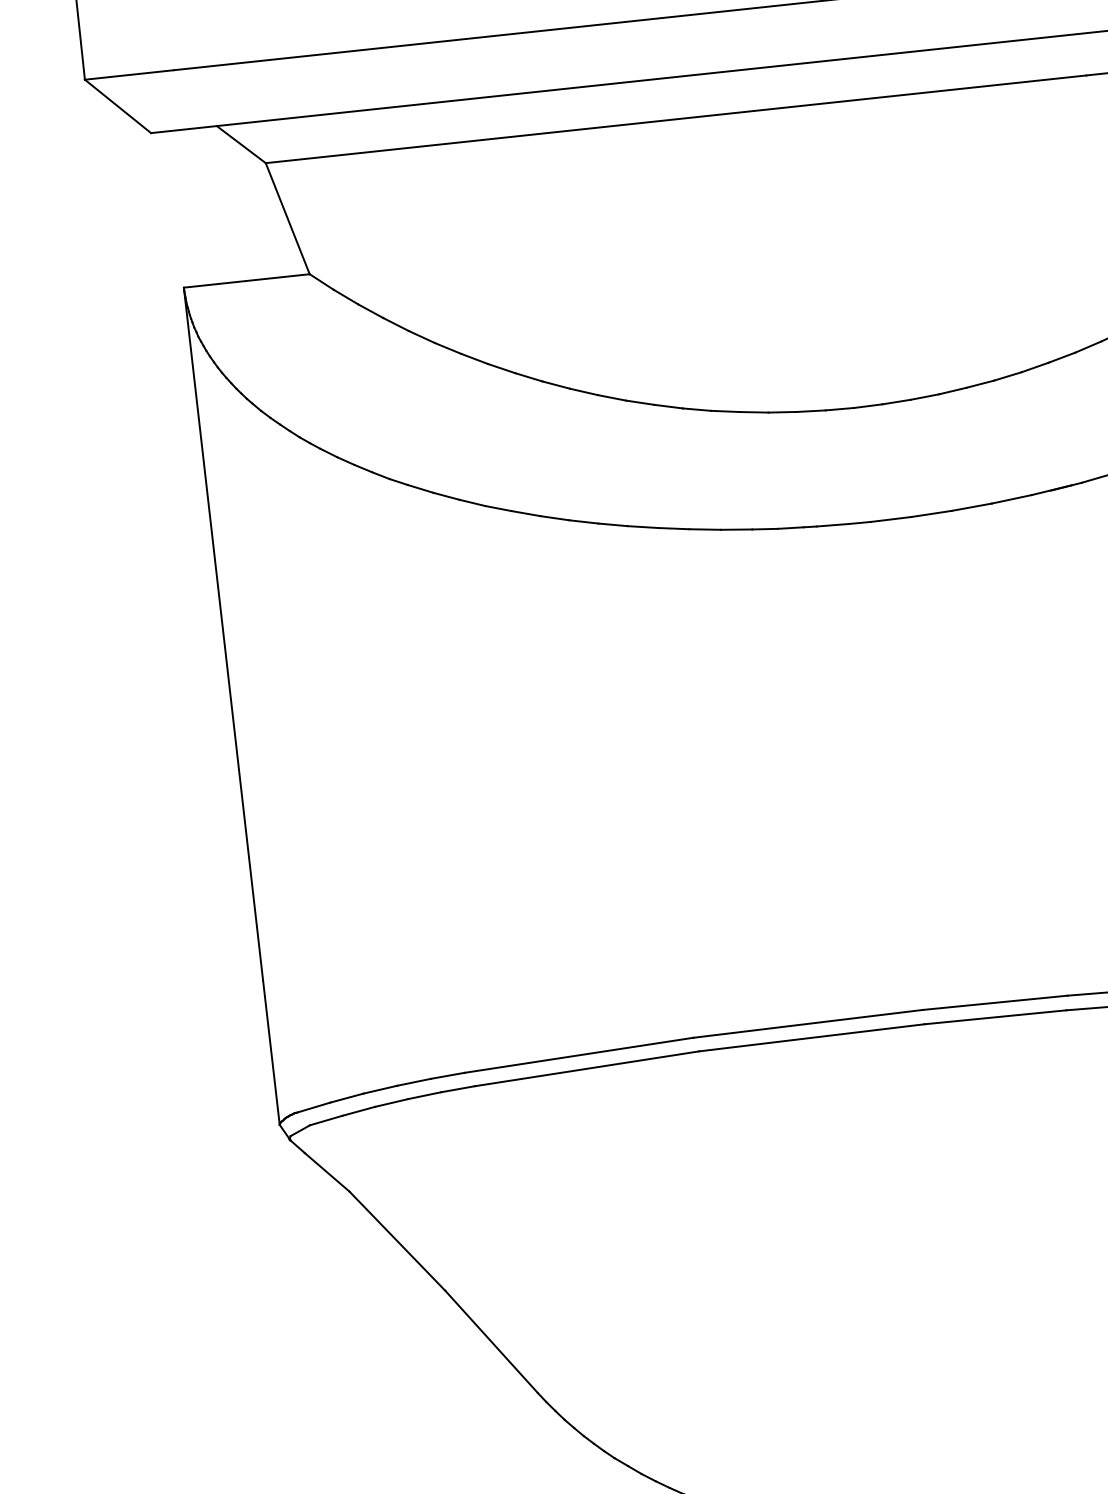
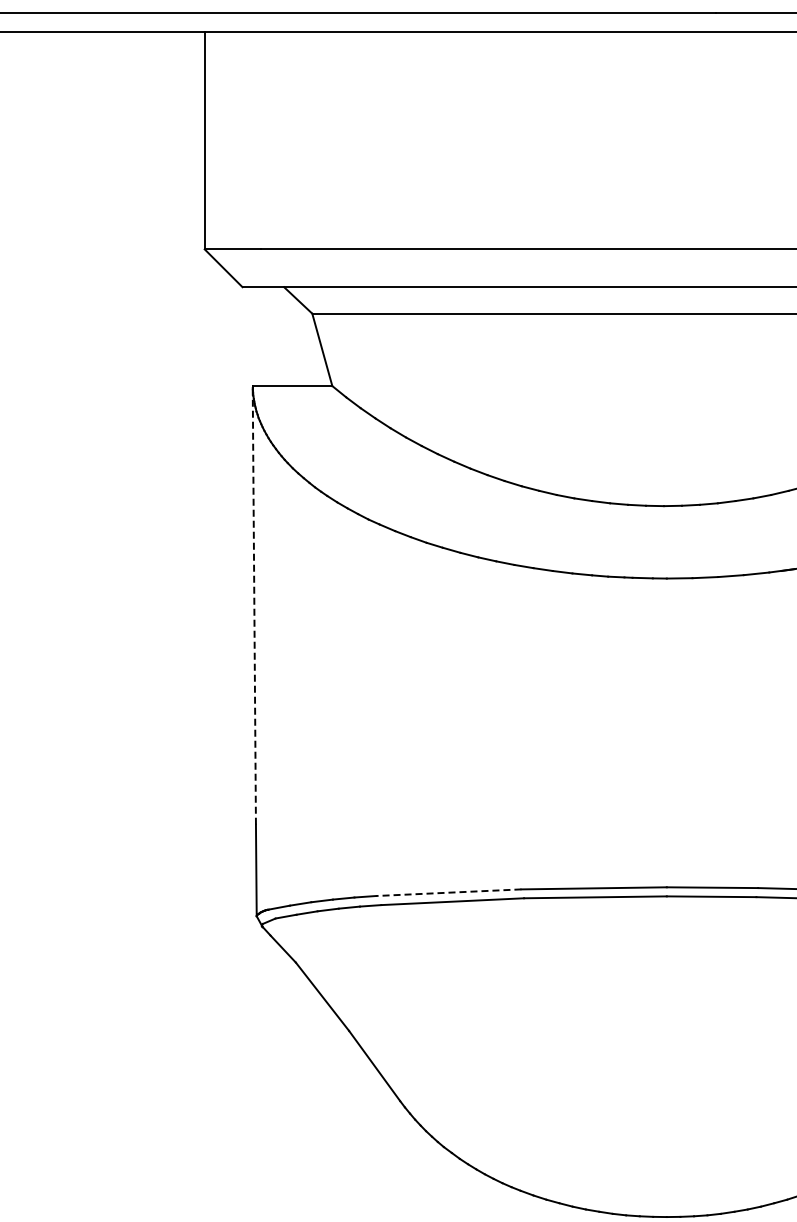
line: (223, 634) -> (254, 605), solid -> dashed
line: (578, 1054) -> (448, 892), solid -> dashed

